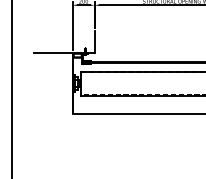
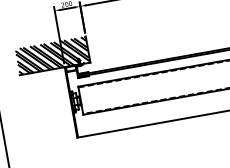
hatch: (64, 41) -> (52, 55), added

